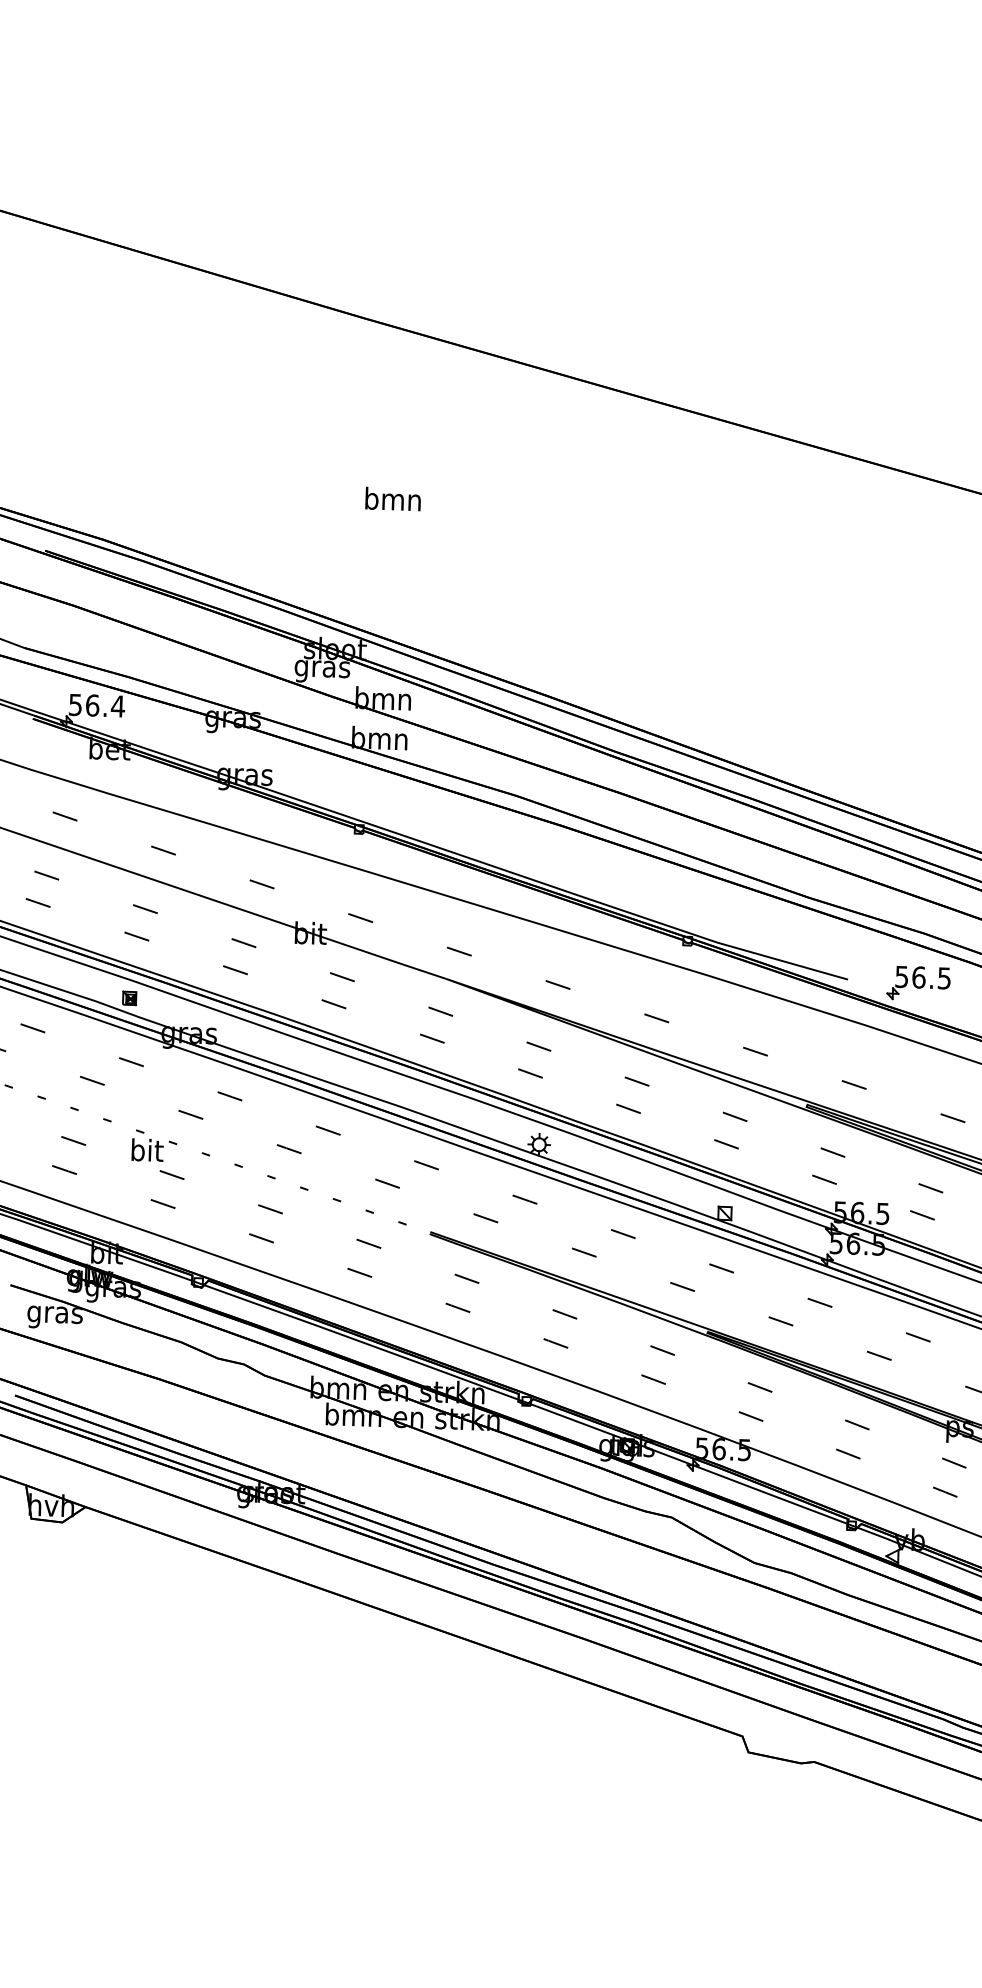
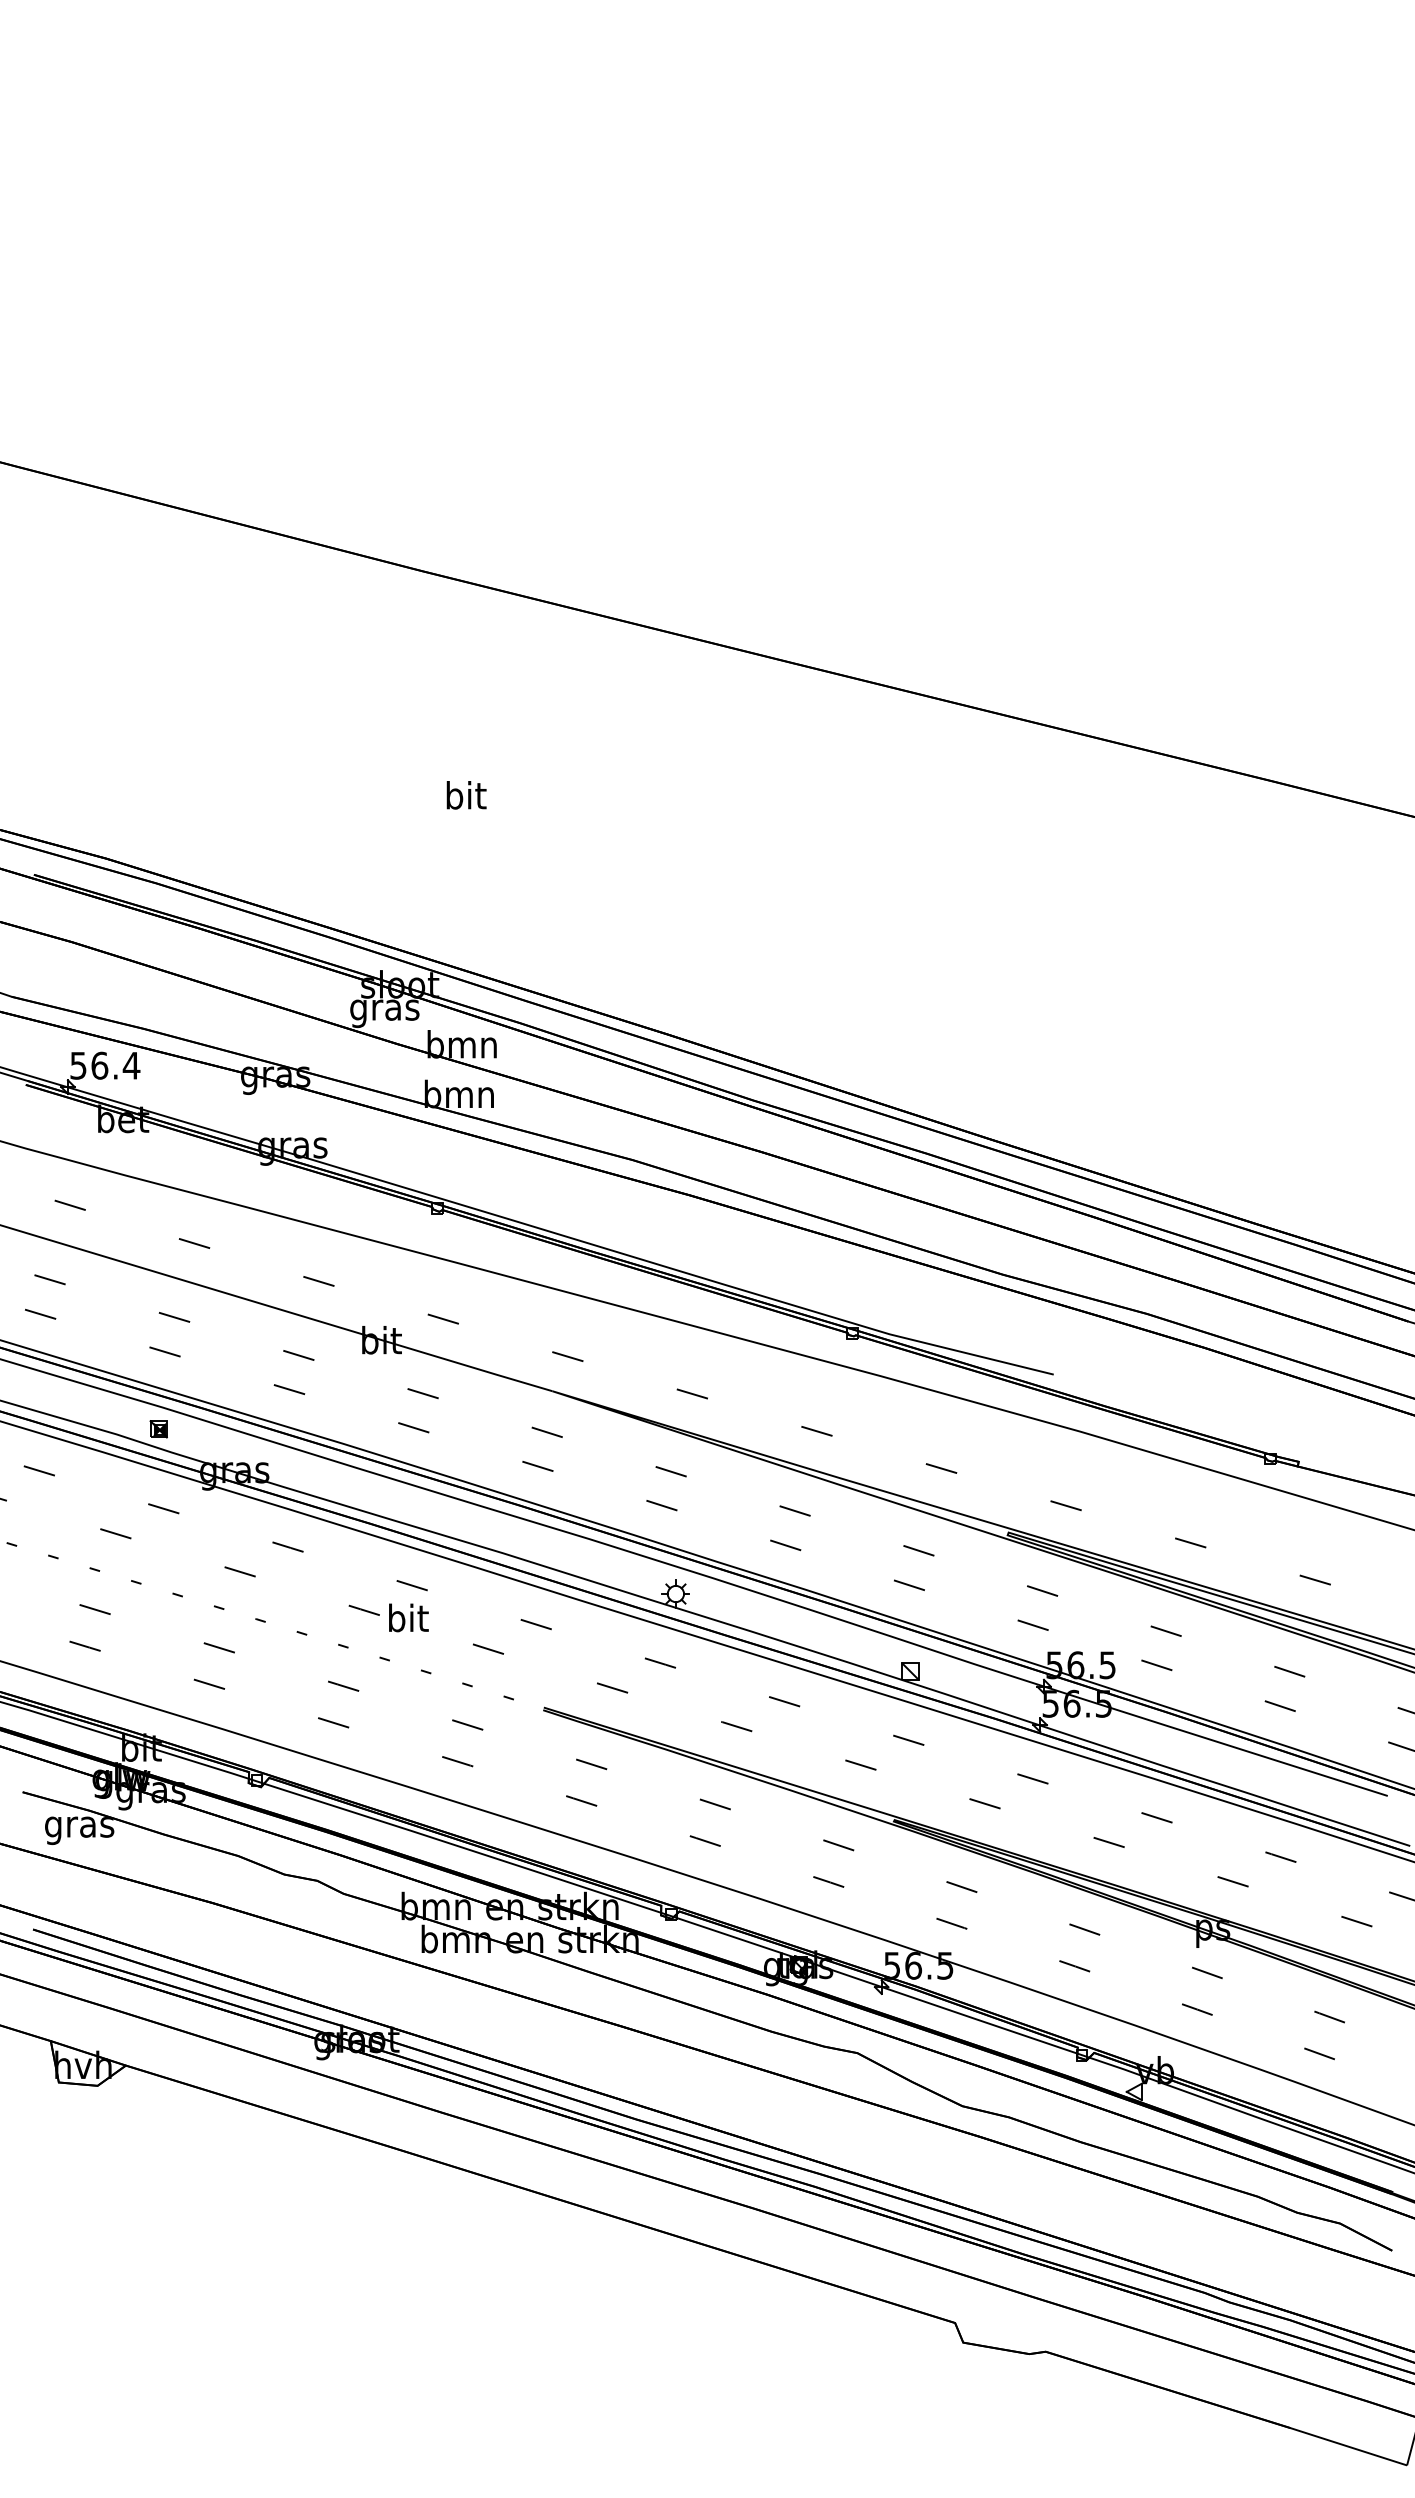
text: (393, 499) -> (465, 795), bmn -> bit
part: (918, 983) -> (1141, 1376), removed
text: (147, 1149) -> (408, 1617), moved

